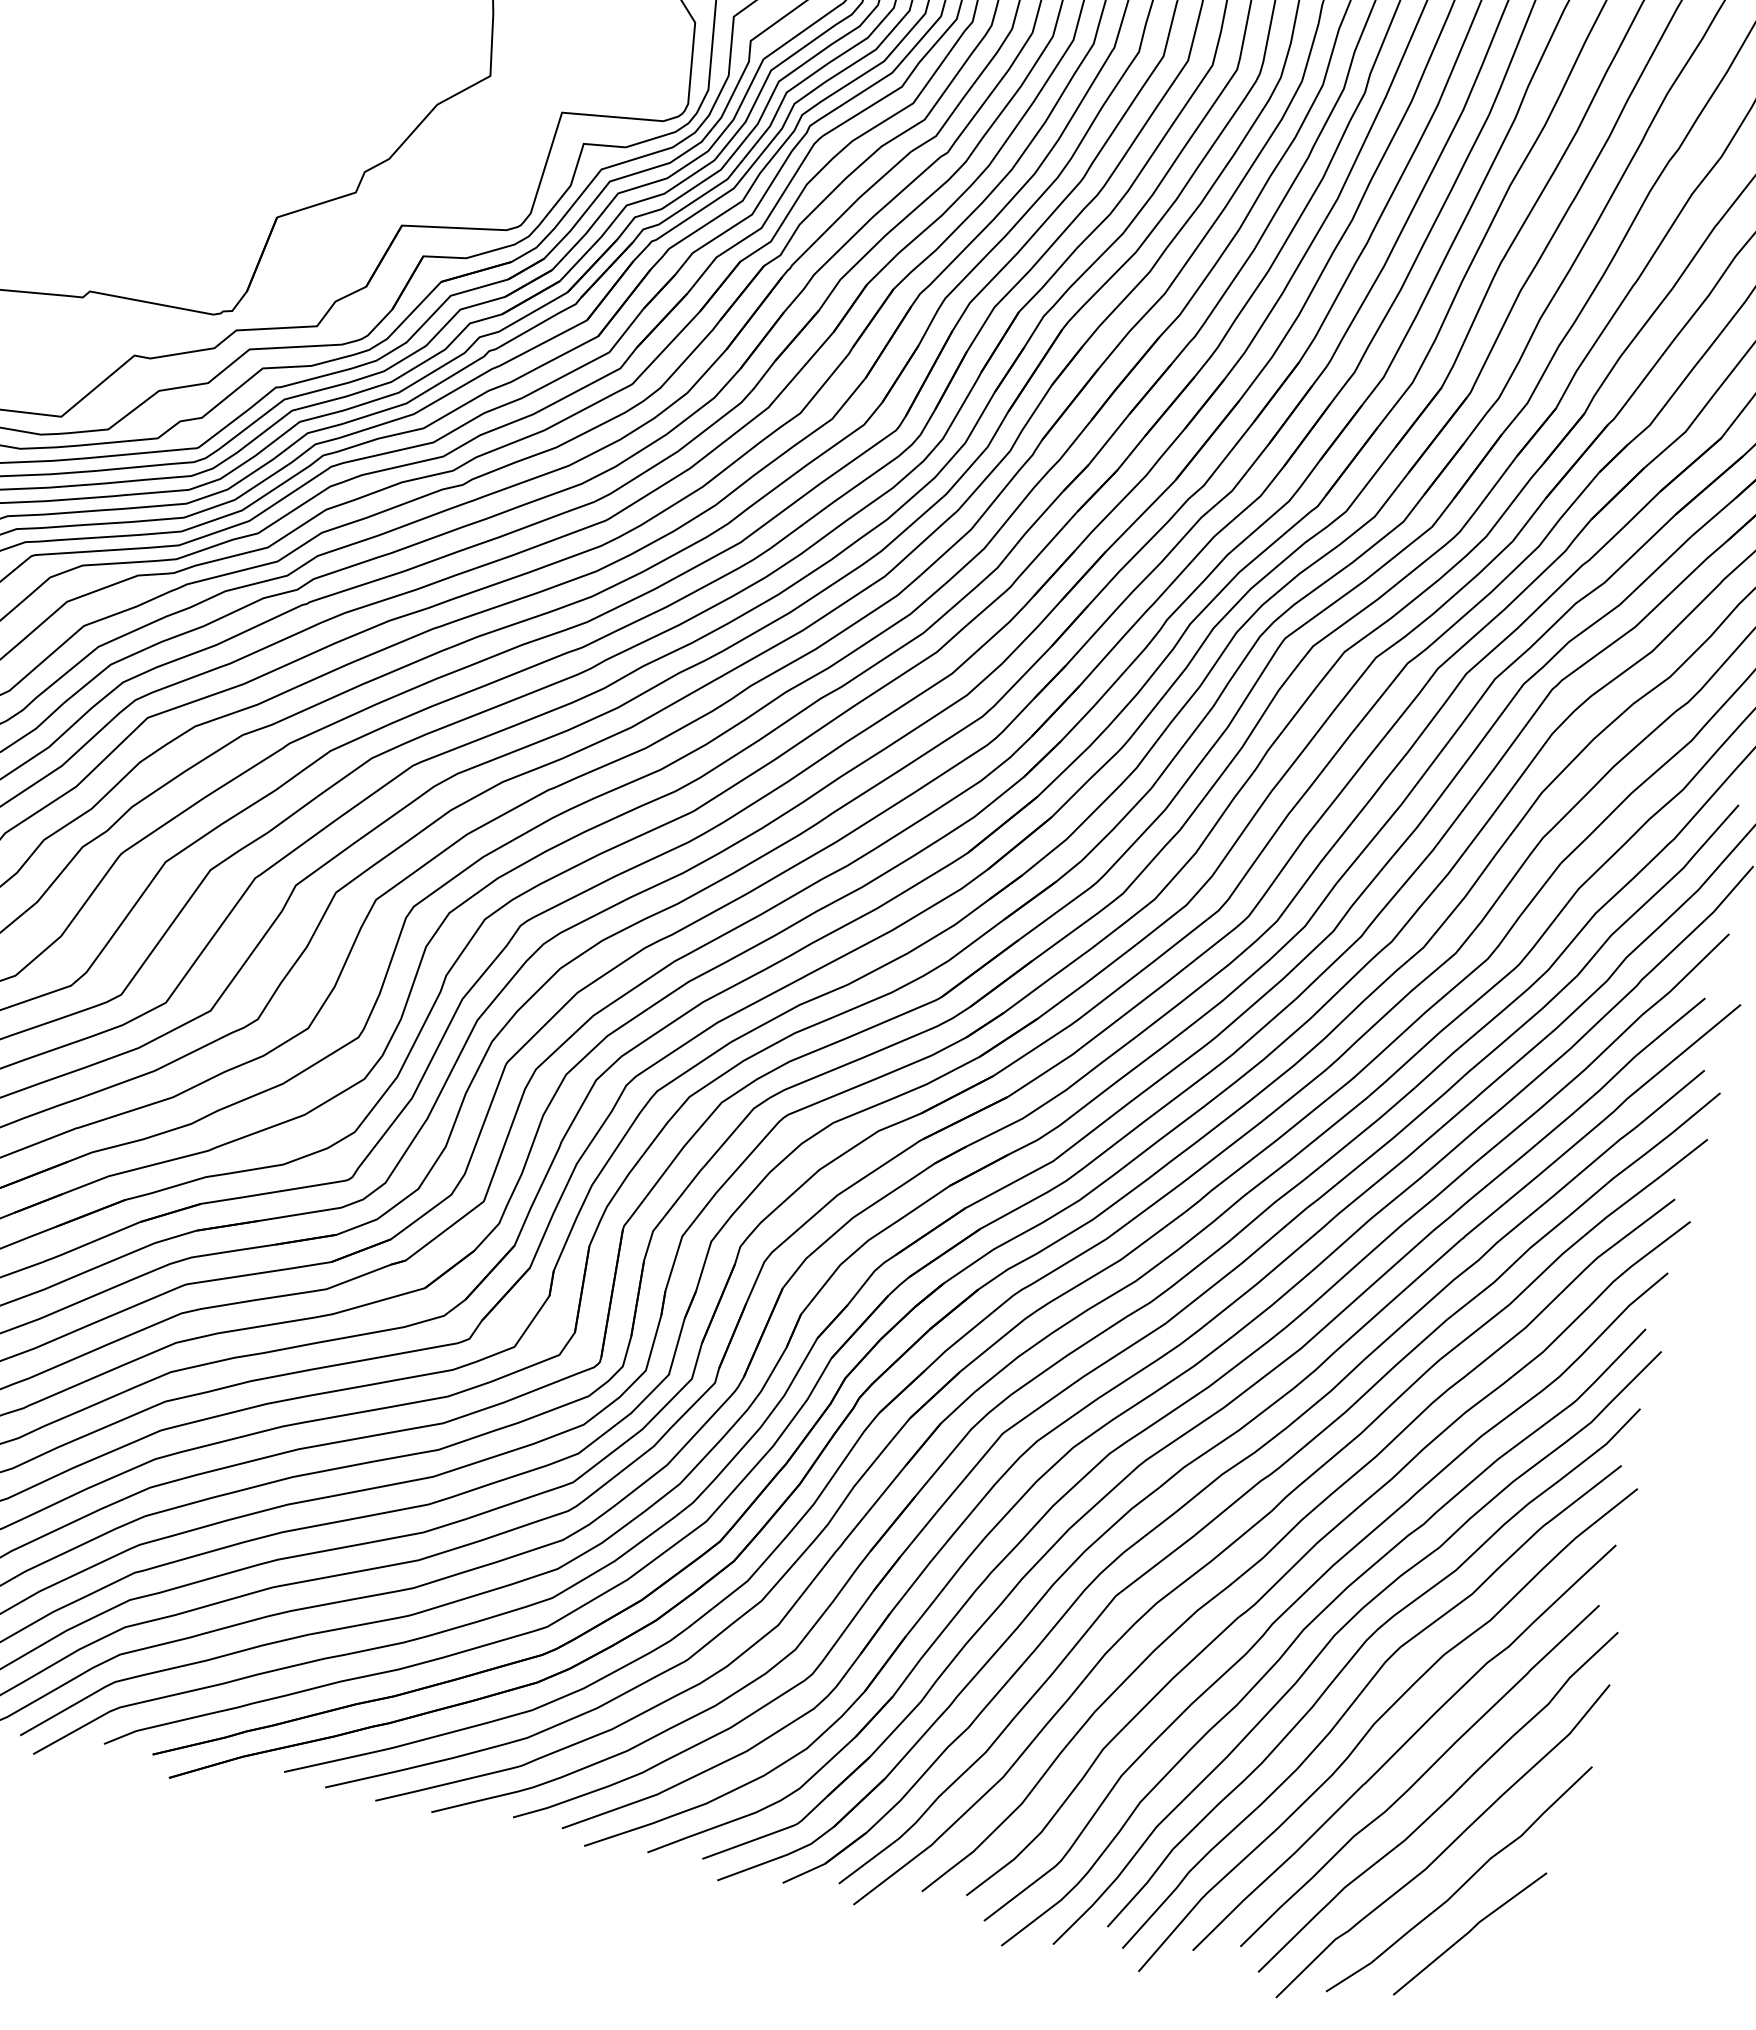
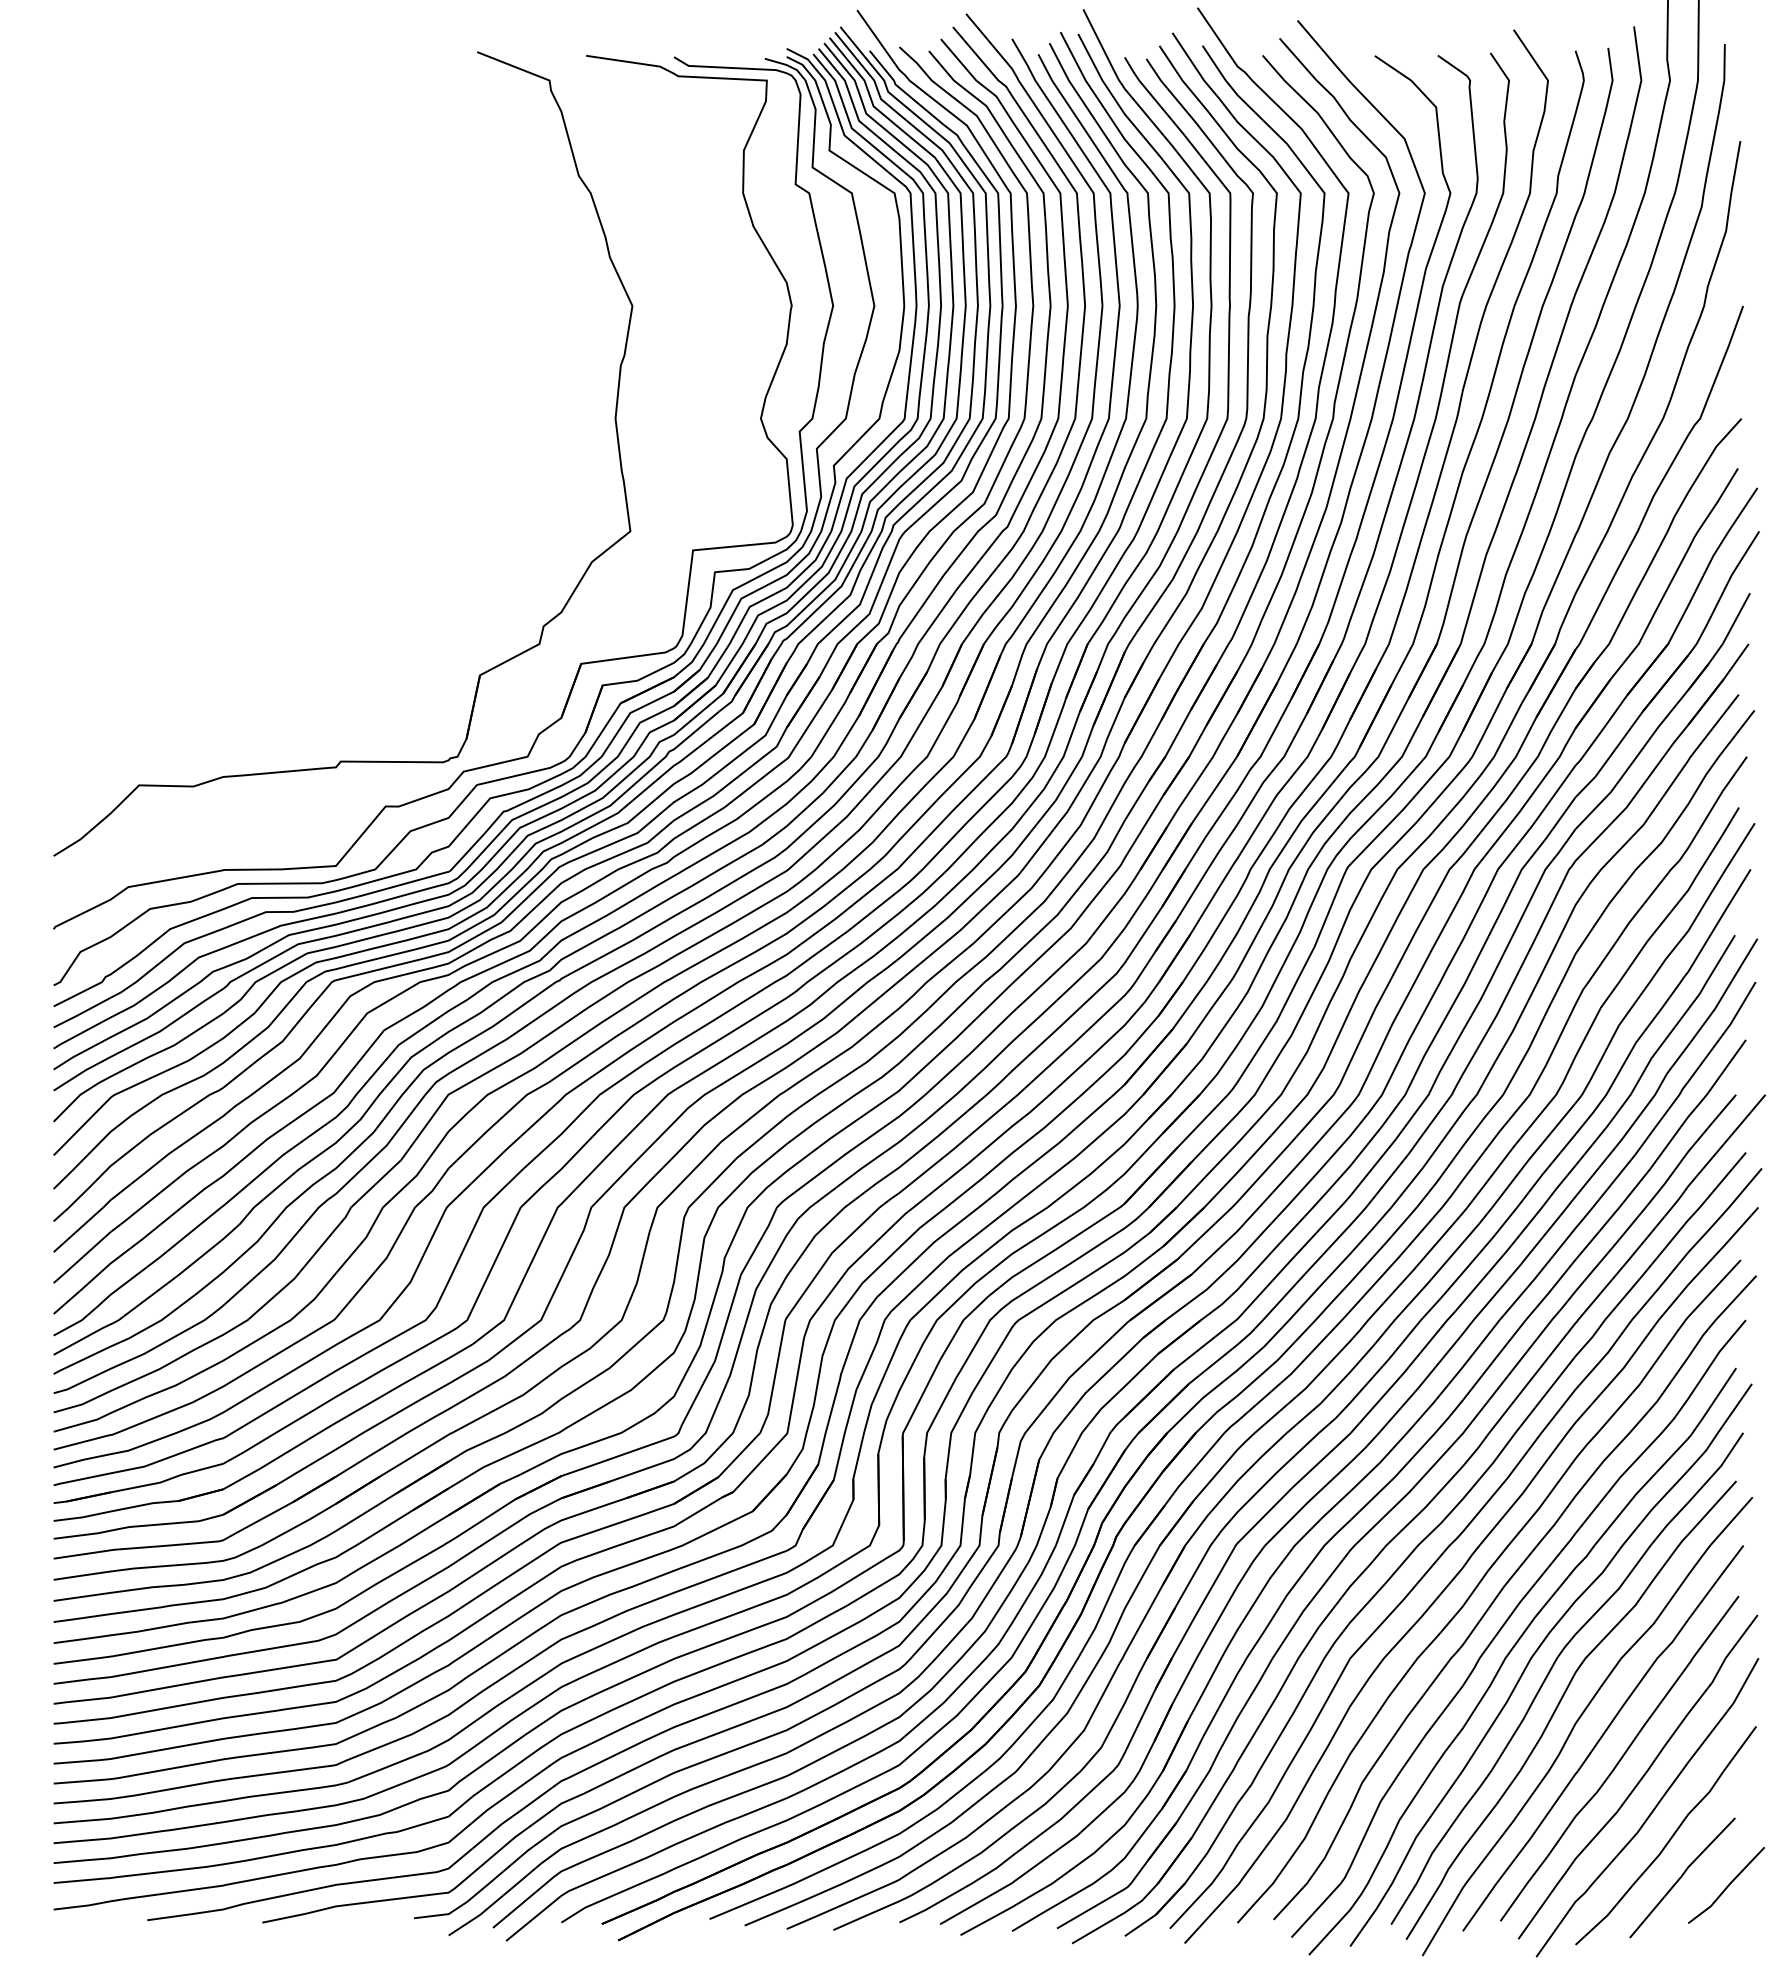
line: (1522, 1952) -> (1727, 1885), added

